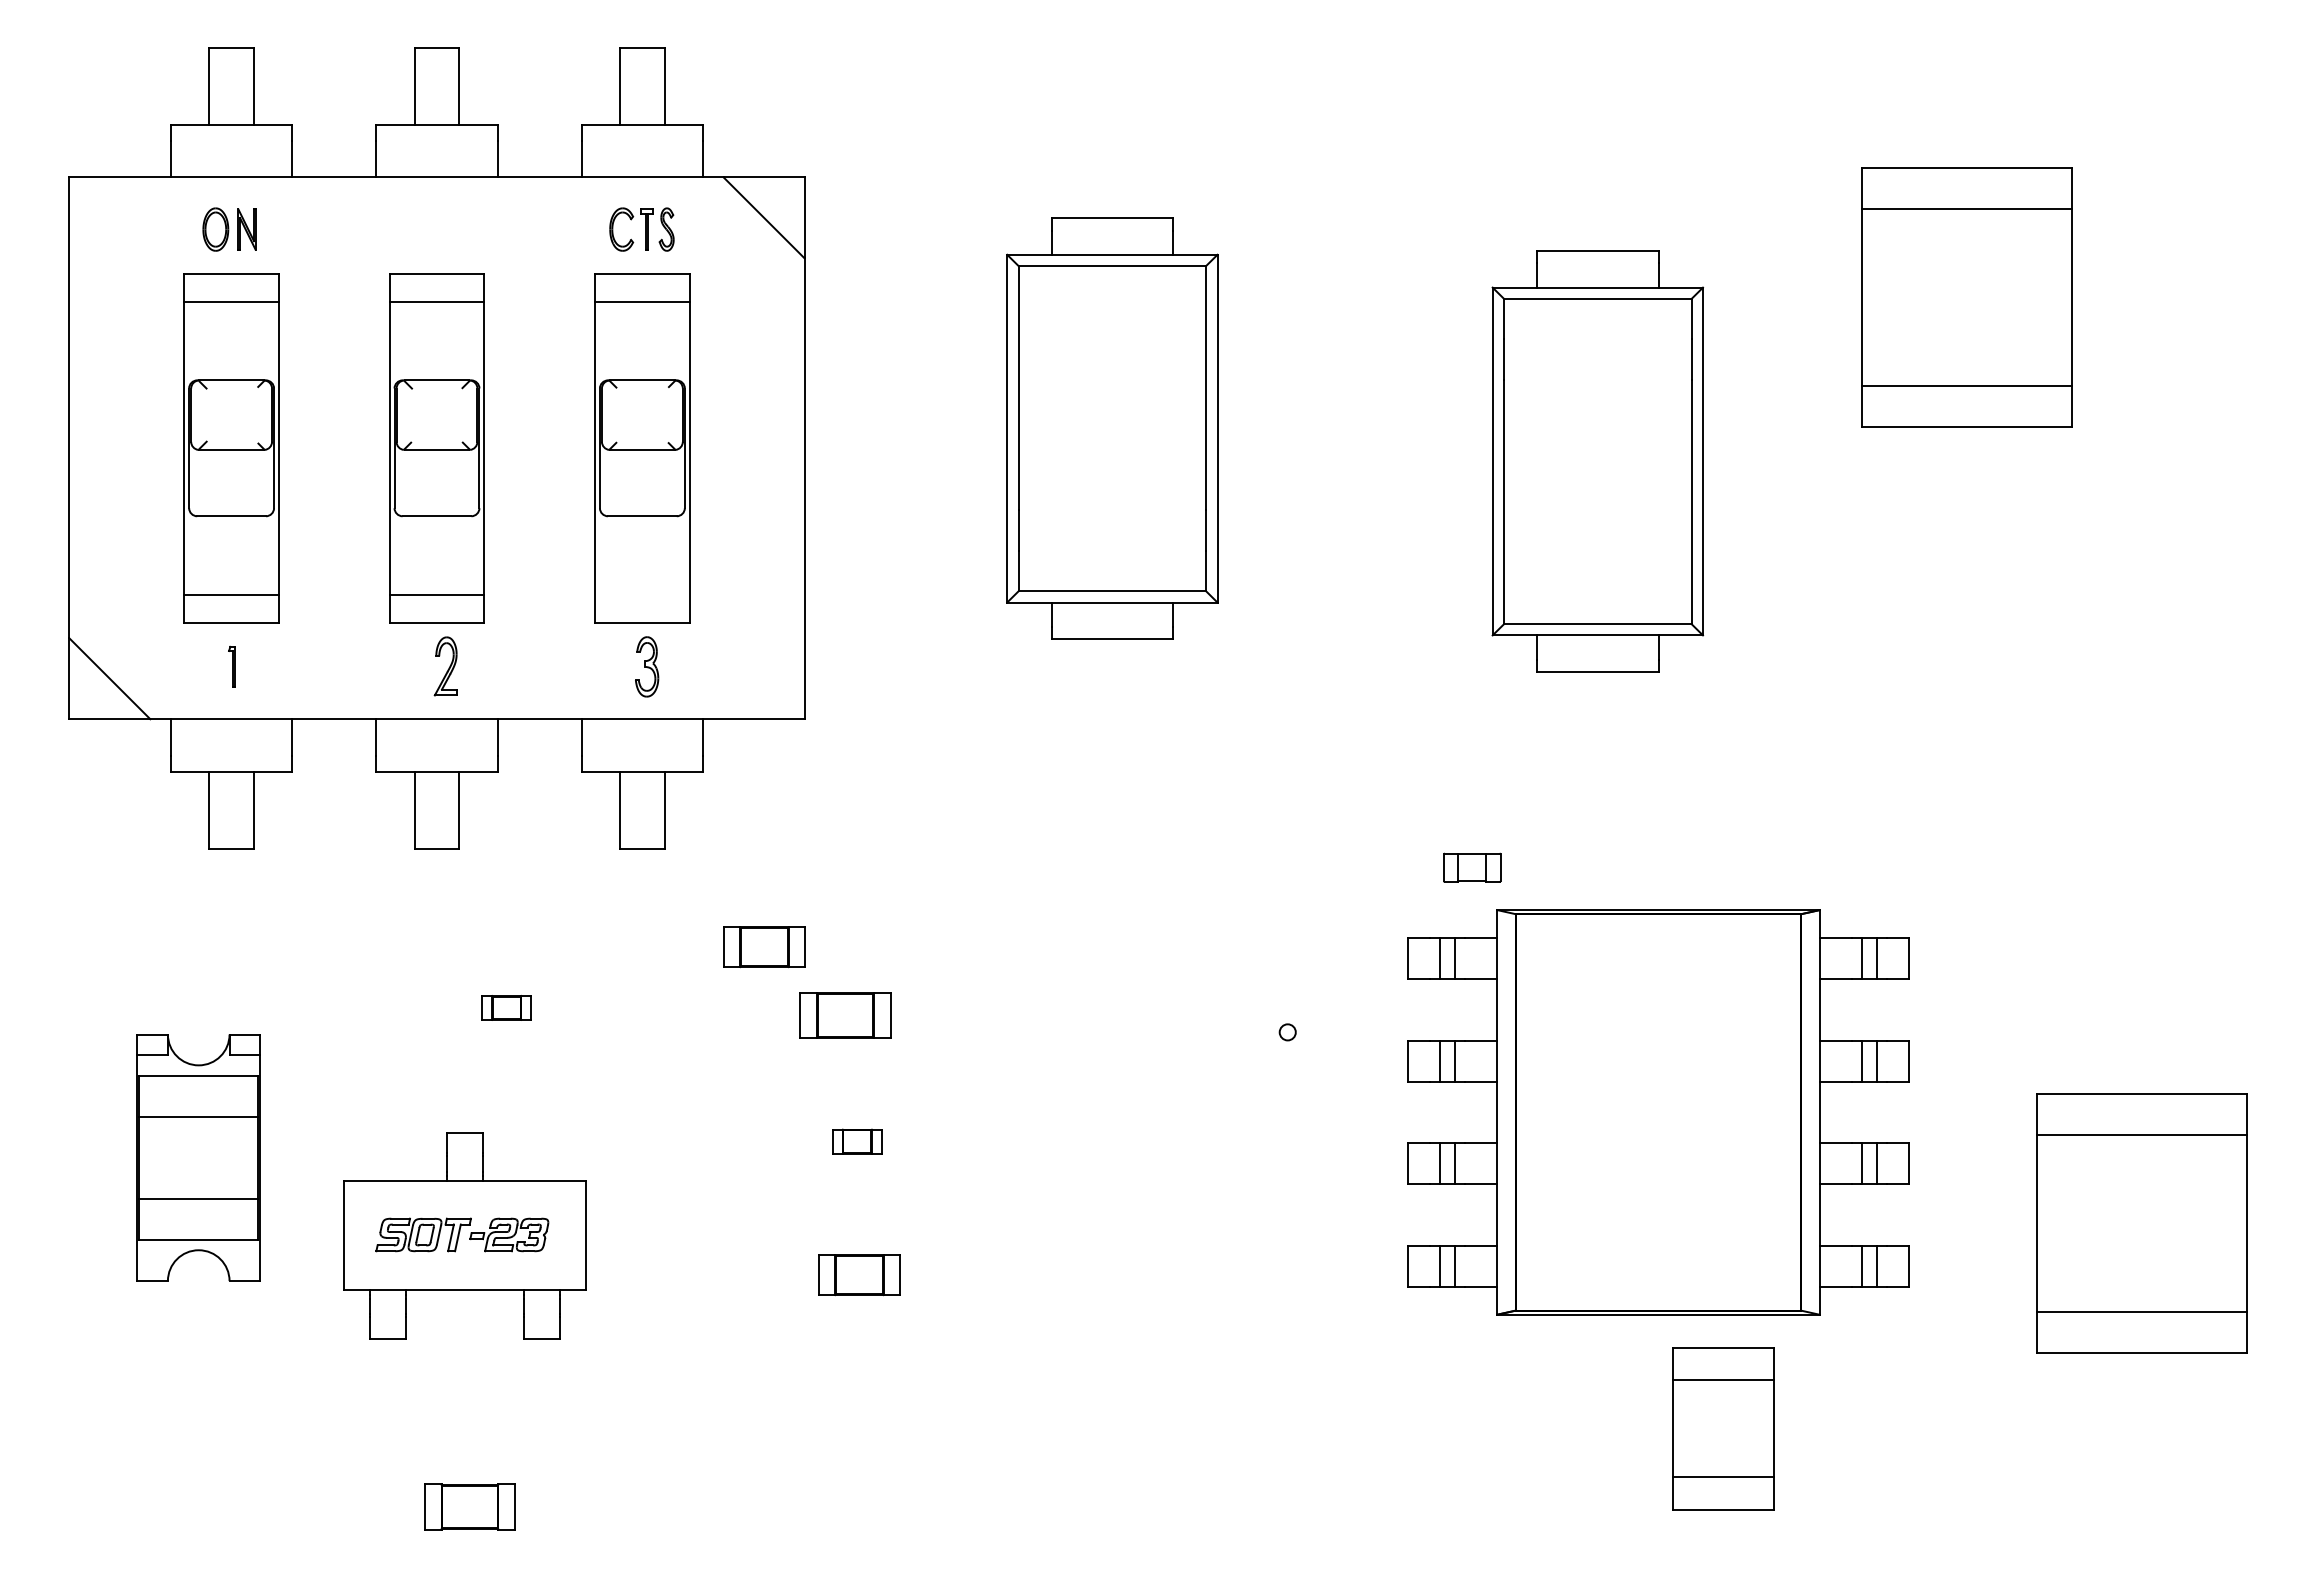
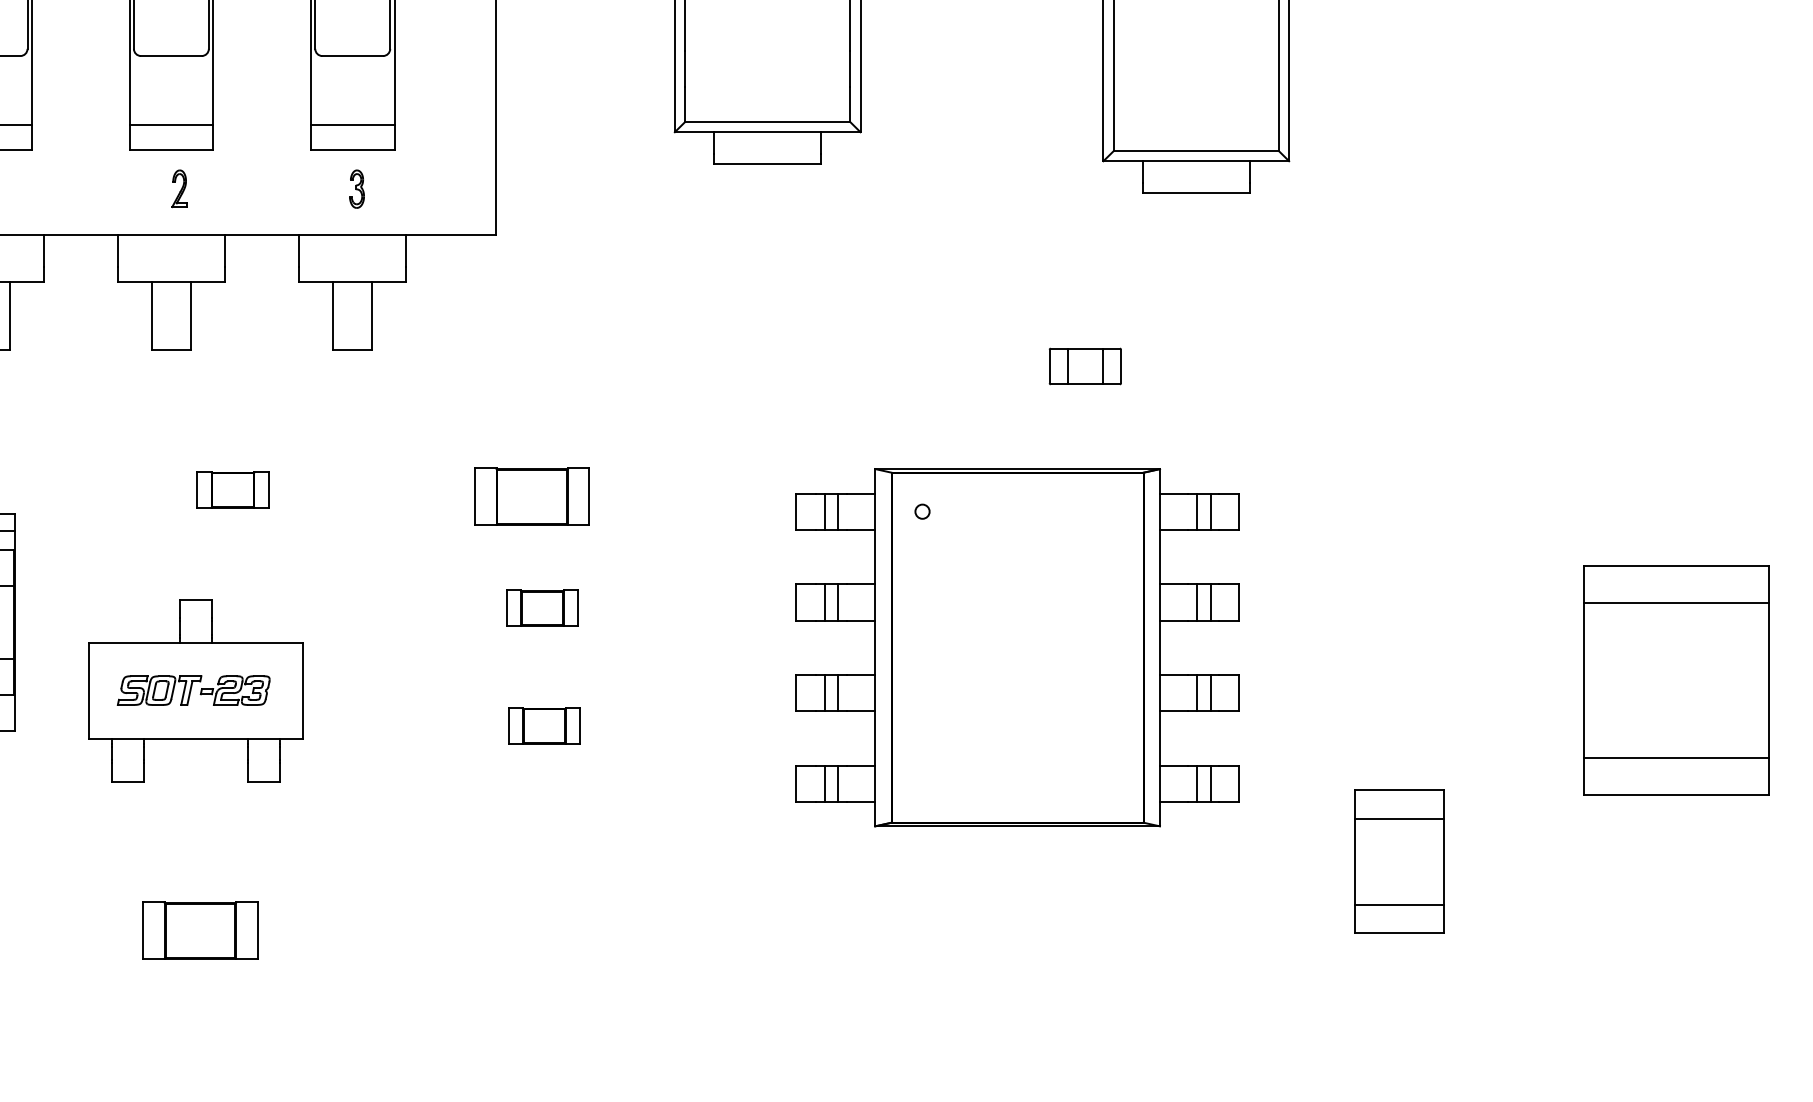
line: (642, 594) -> (352, 125), added
part: (445, 666) -> (178, 188), size x0.71
part: (647, 667) -> (357, 189), size x0.71
part: (1472, 867) -> (1085, 366), size x1.43
part: (764, 947) -> (460, 436), removed
part: (506, 1007) -> (232, 489), size x1.67
part: (845, 1015) -> (532, 496), size x1.43
part: (1658, 1112) -> (1017, 647), moved
part: (857, 1141) -> (542, 608), size x1.67
part: (1723, 1428) -> (1399, 861), moved
part: (469, 1506) -> (200, 930), size x1.43

